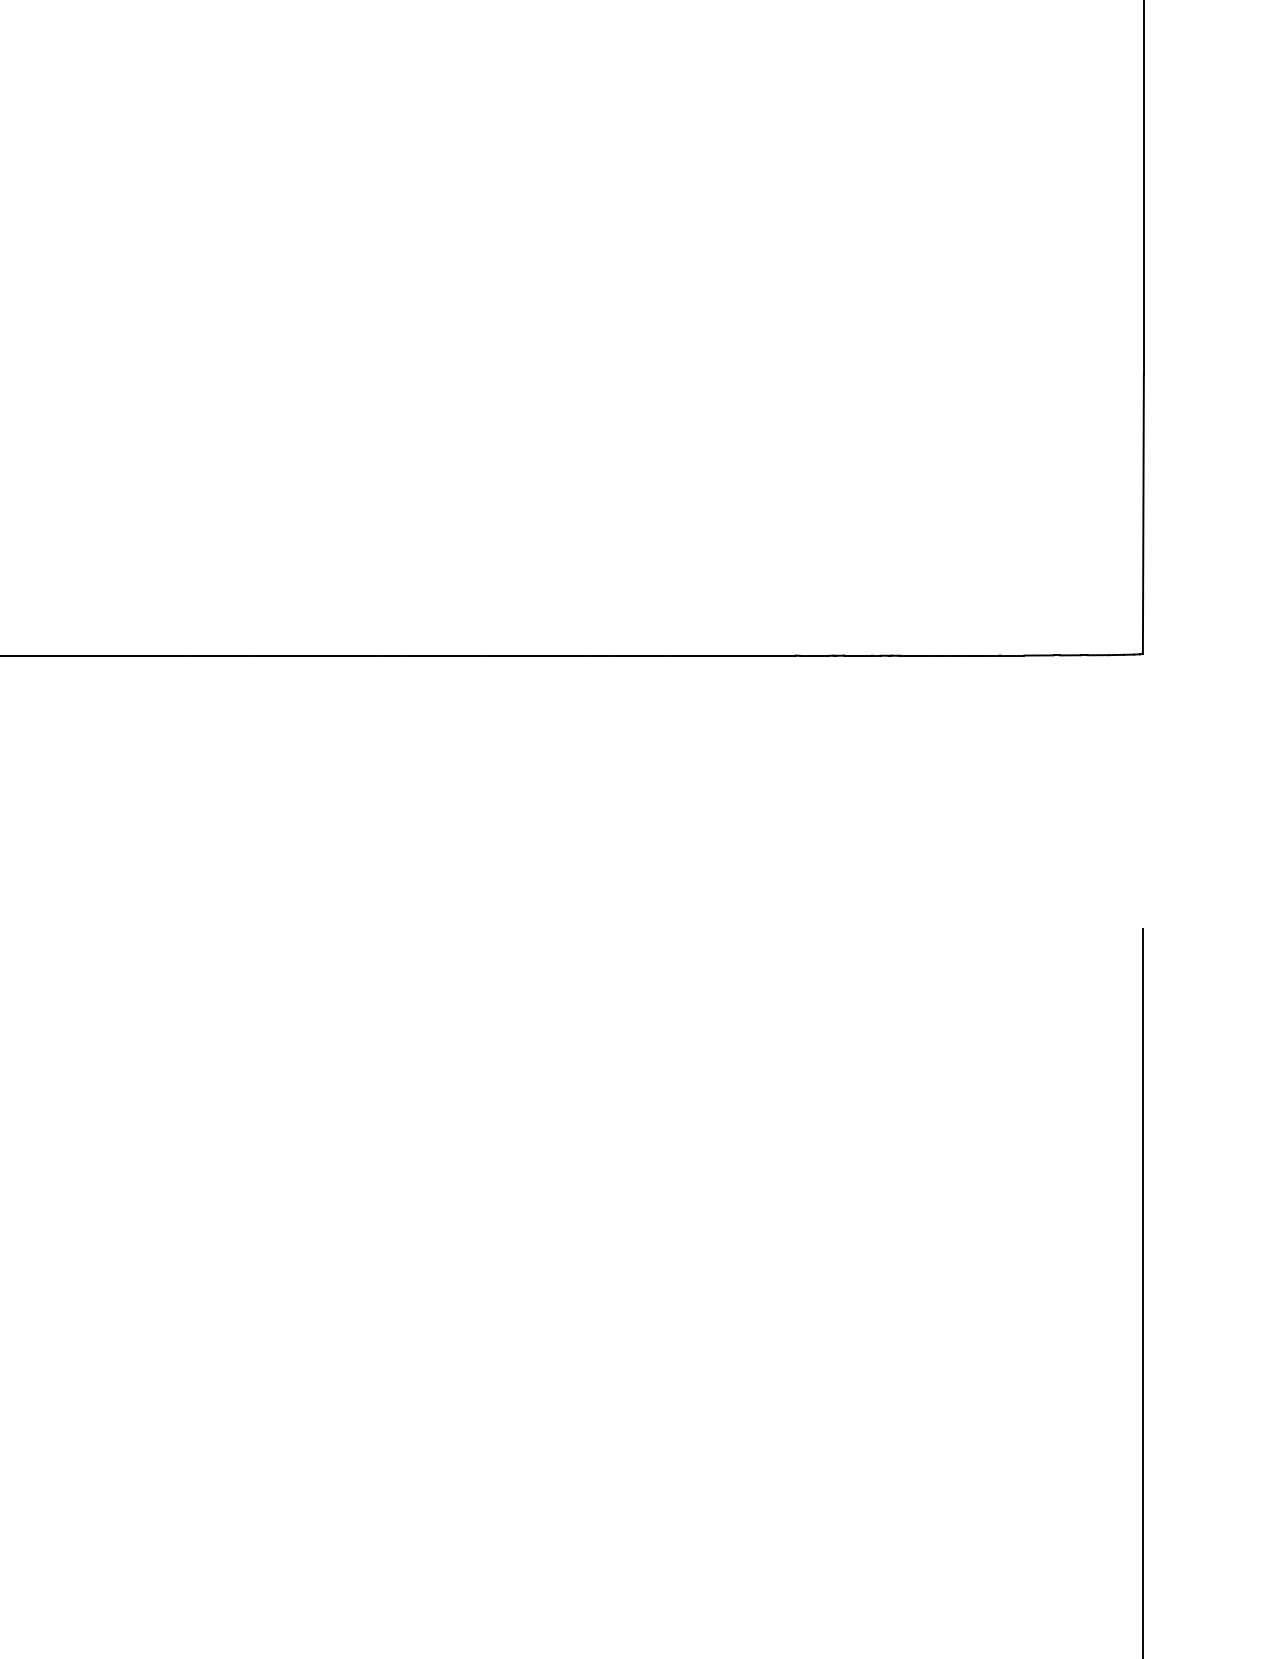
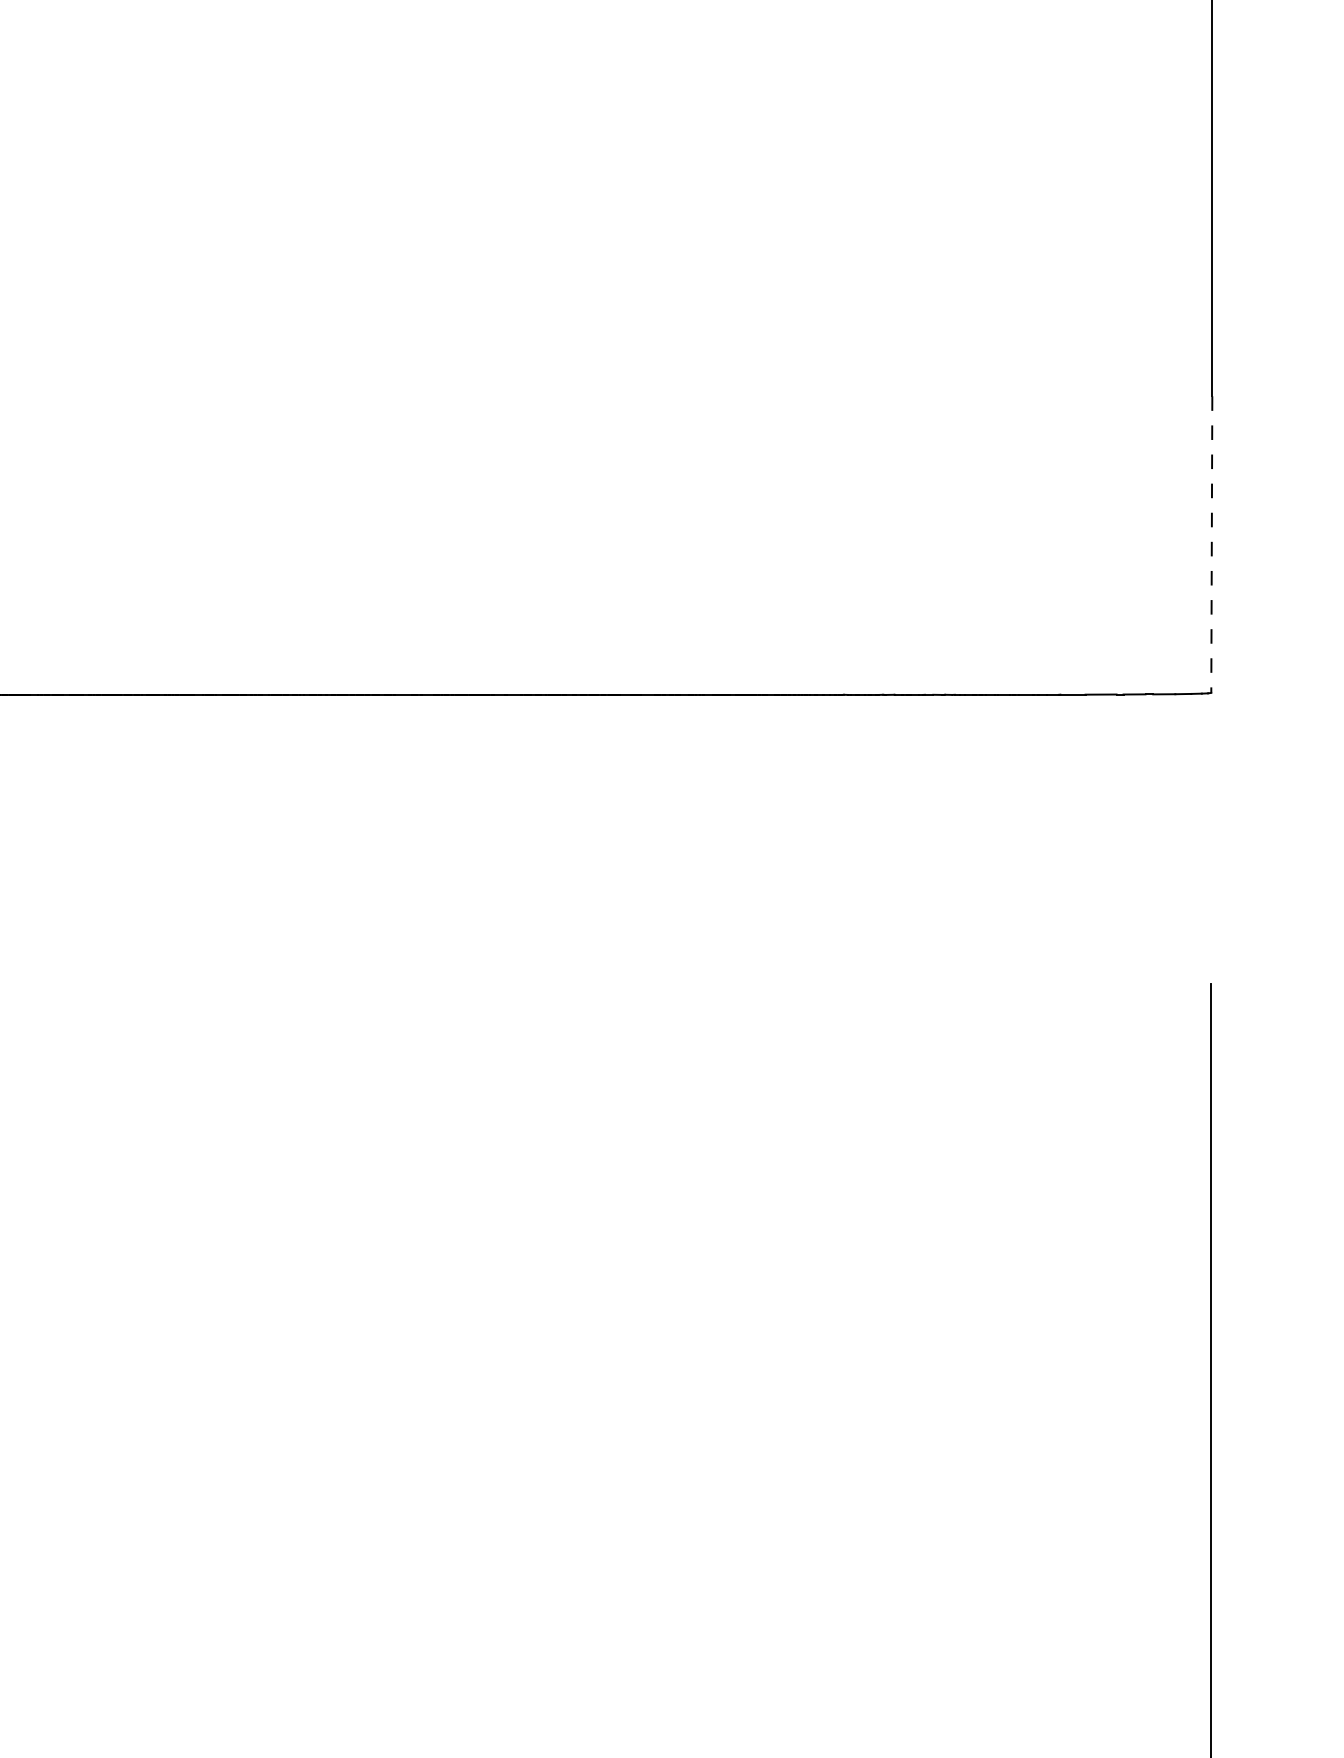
line: (1143, 513) -> (1211, 544), solid -> dashed

